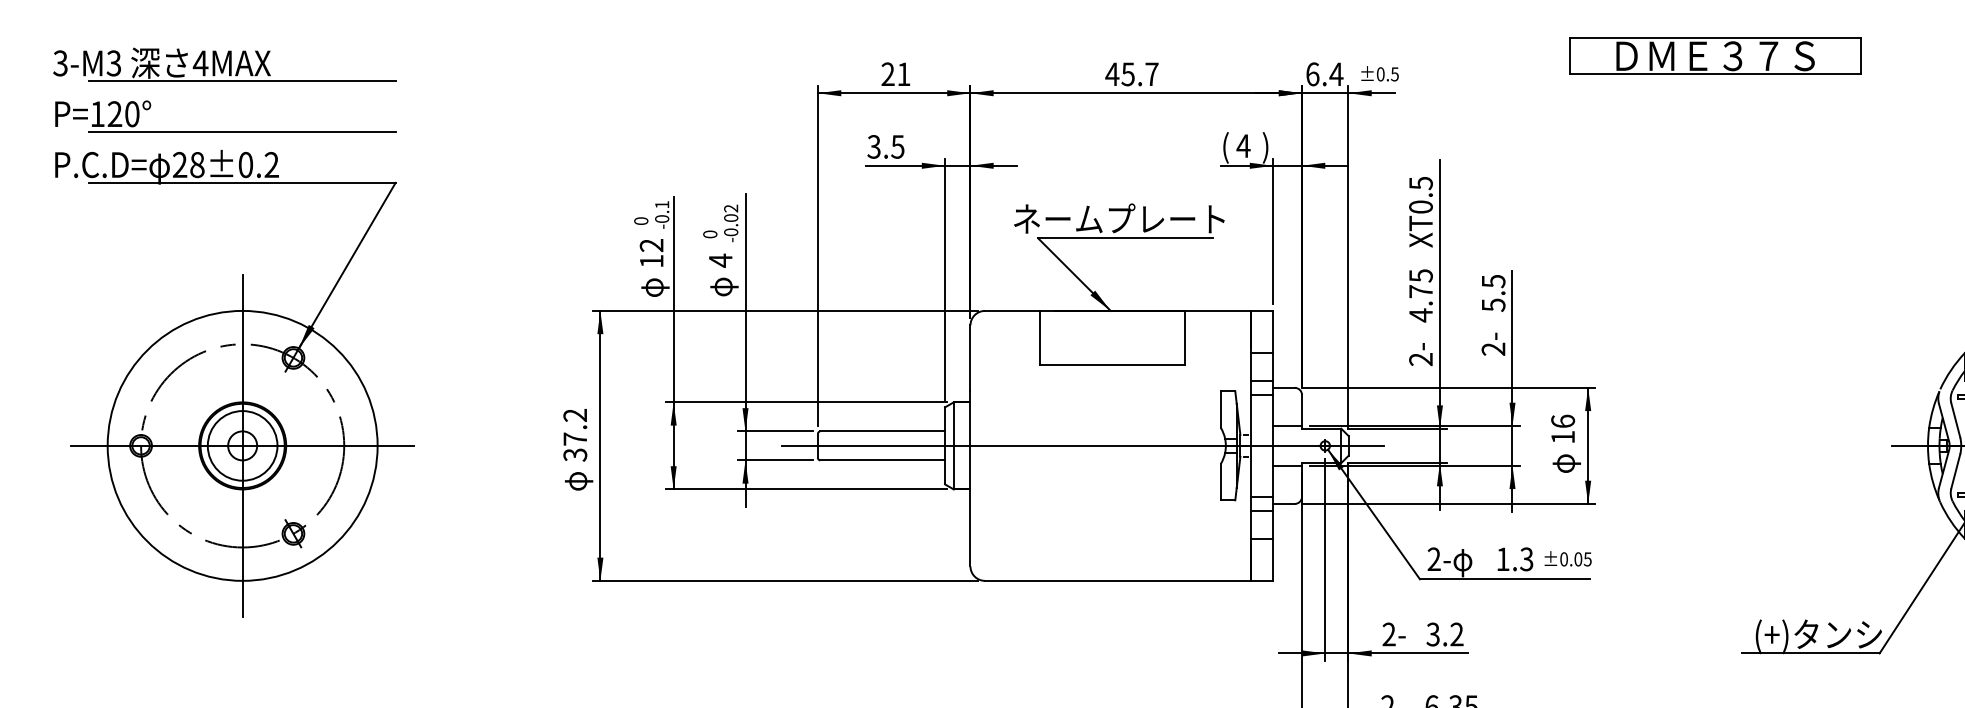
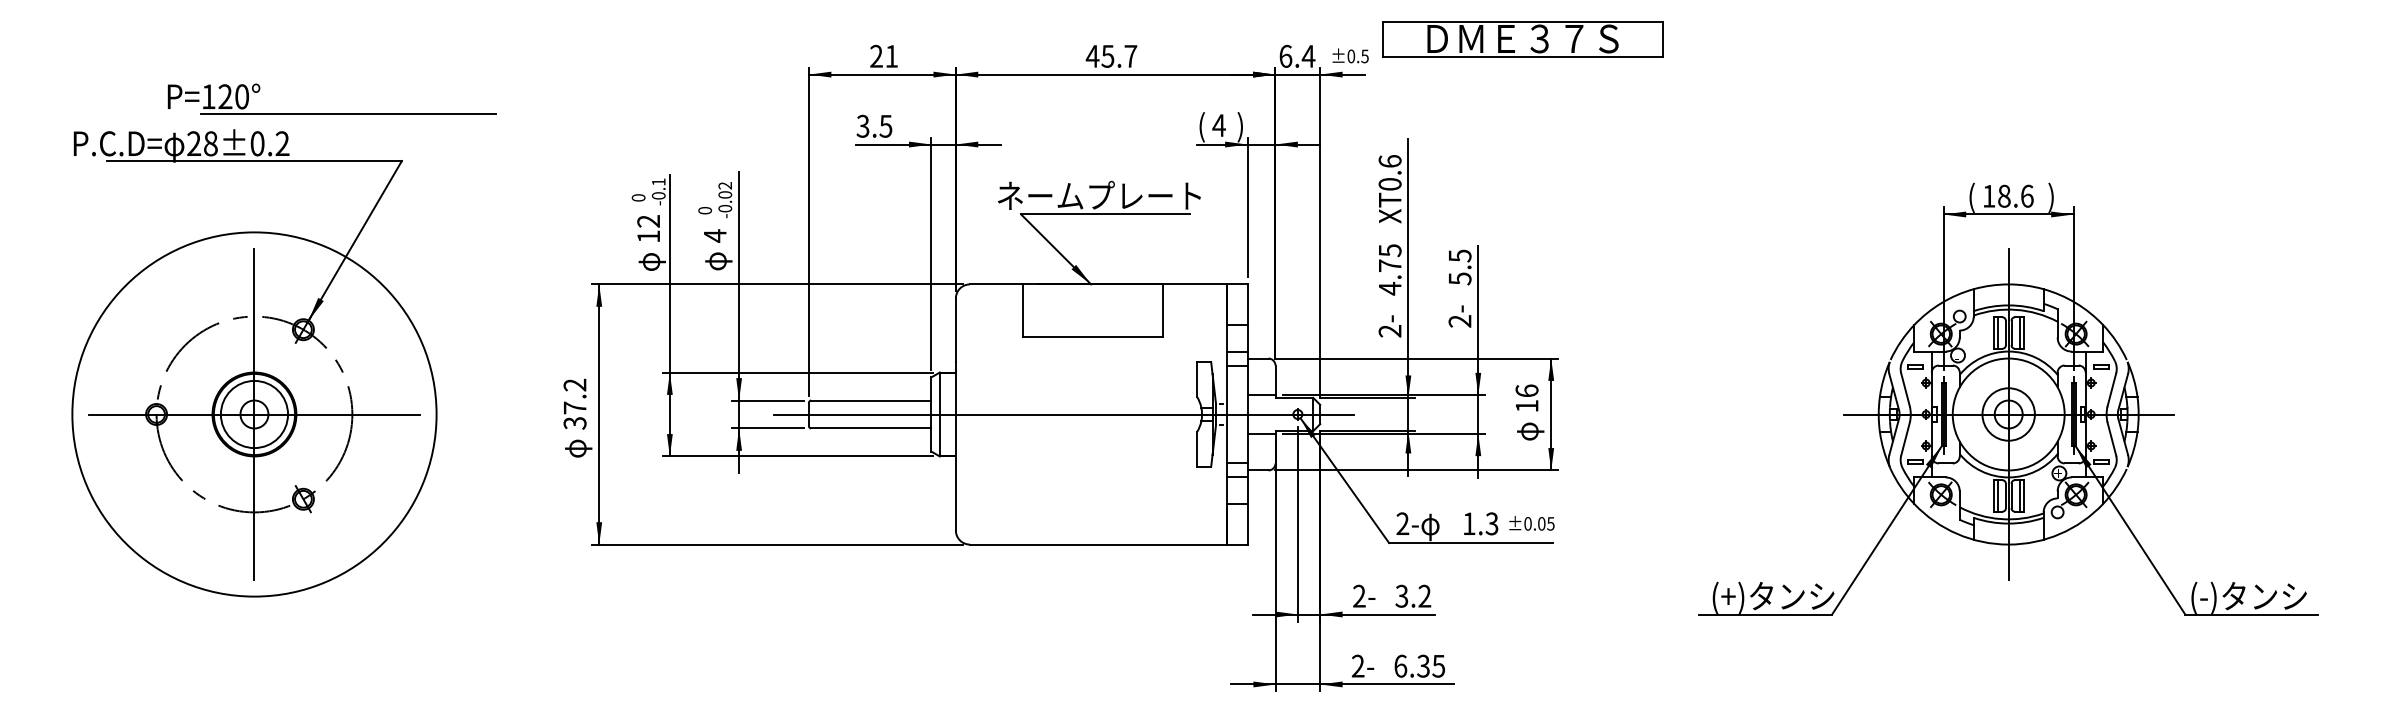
part: (1715, 56) -> (1522, 39), moved
part: (225, 64) -> (237, 46), removed
part: (225, 131) -> (331, 113), moved
text: (1420, 183) -> (1389, 161), XT0.5 -> XT0.6
circle: (242, 445) -> (254, 414), size x1.4

